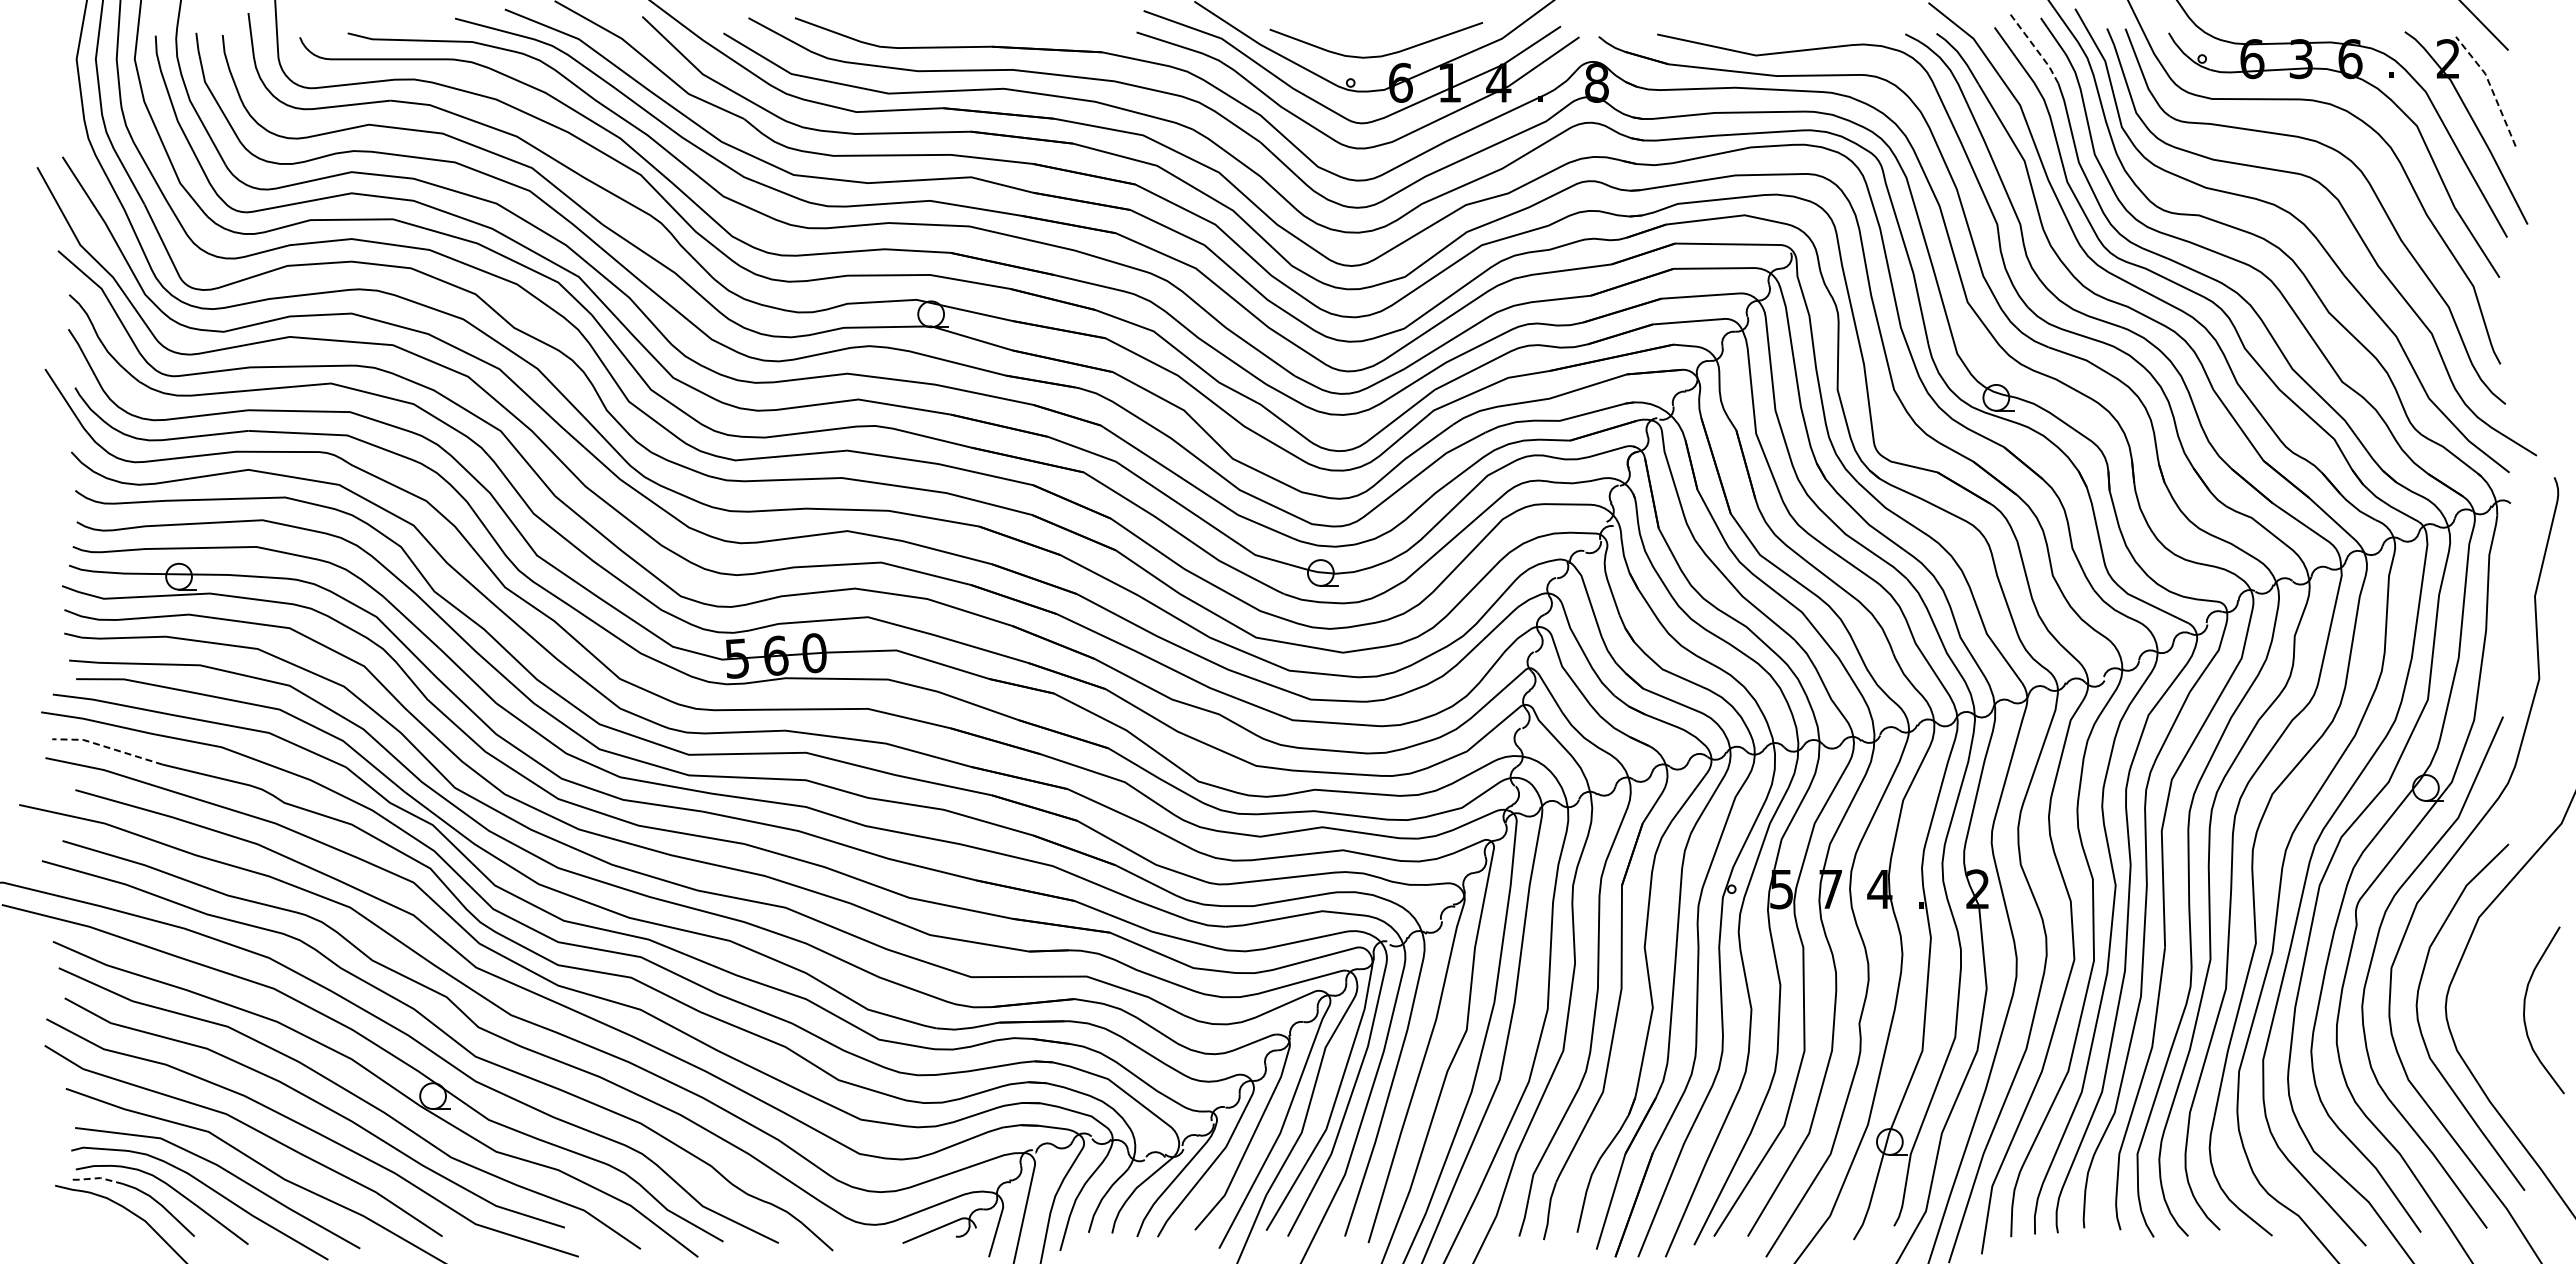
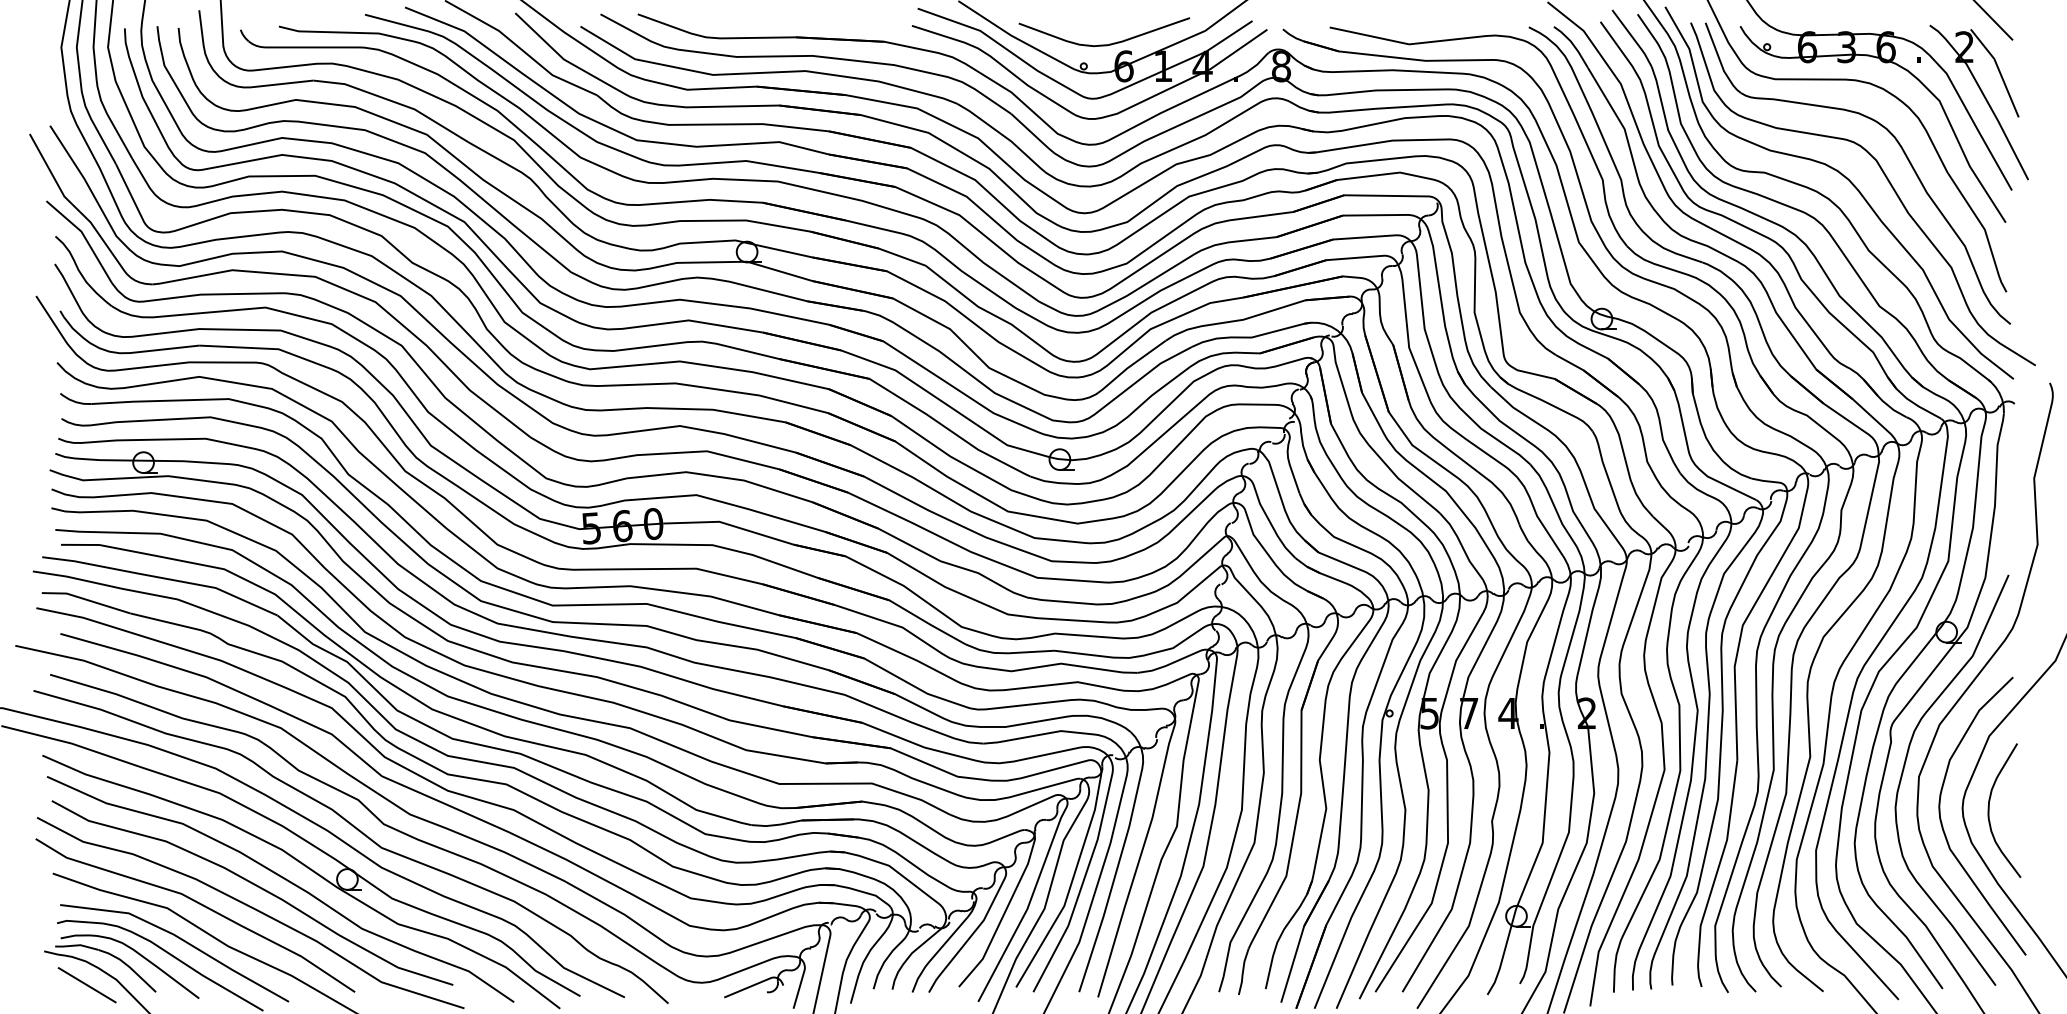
line: (2035, 47) -> (1633, 37), dashed -> solid
line: (2491, 87) -> (1999, 70), dashed -> solid
line: (107, 747) -> (86, 599), dashed -> solid
curve: (2525, 1010) -> (1989, 810), moved
line: (95, 1178) -> (76, 945), dashed -> solid
line: (108, 1227) -> (86, 984), added

